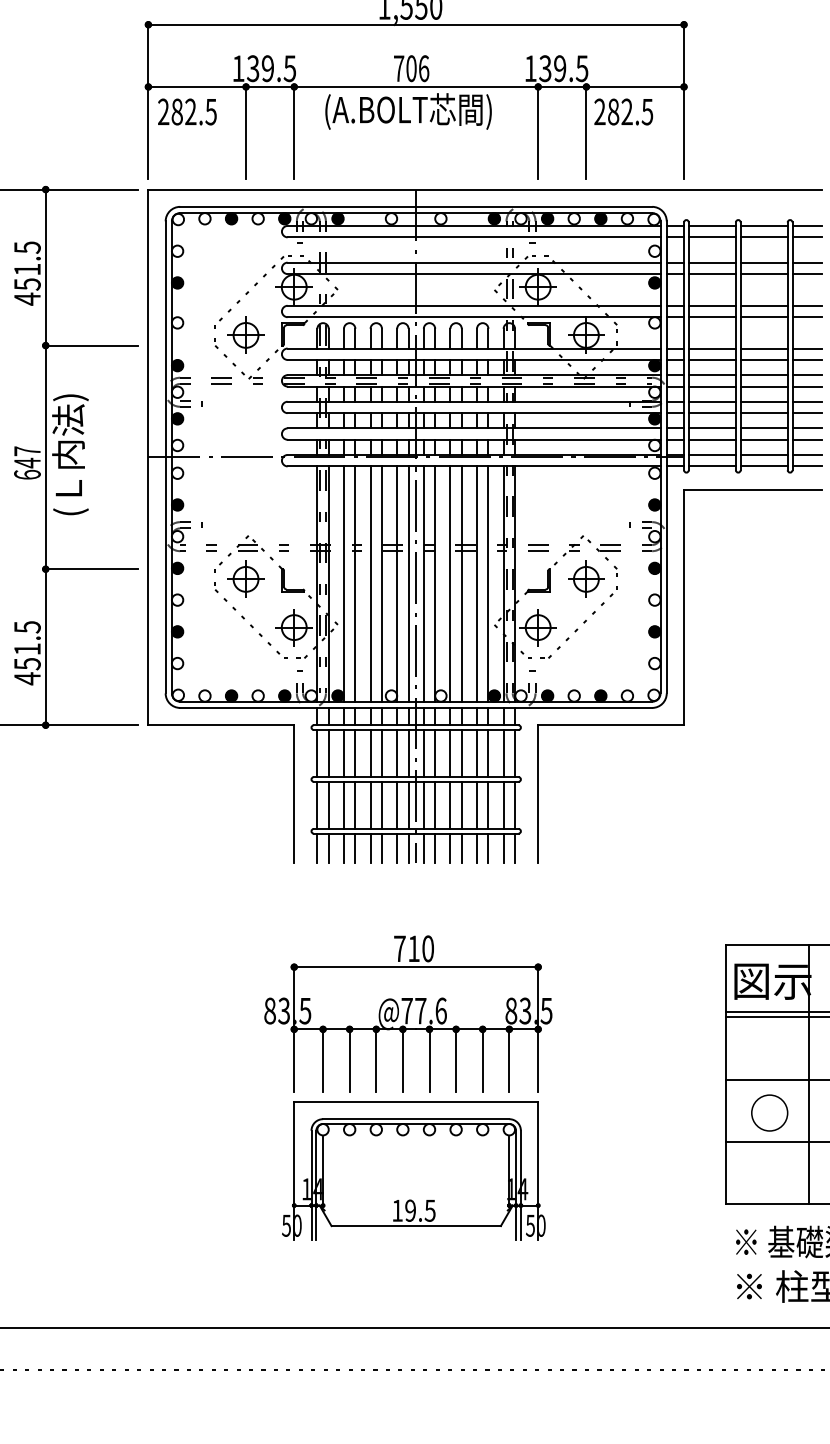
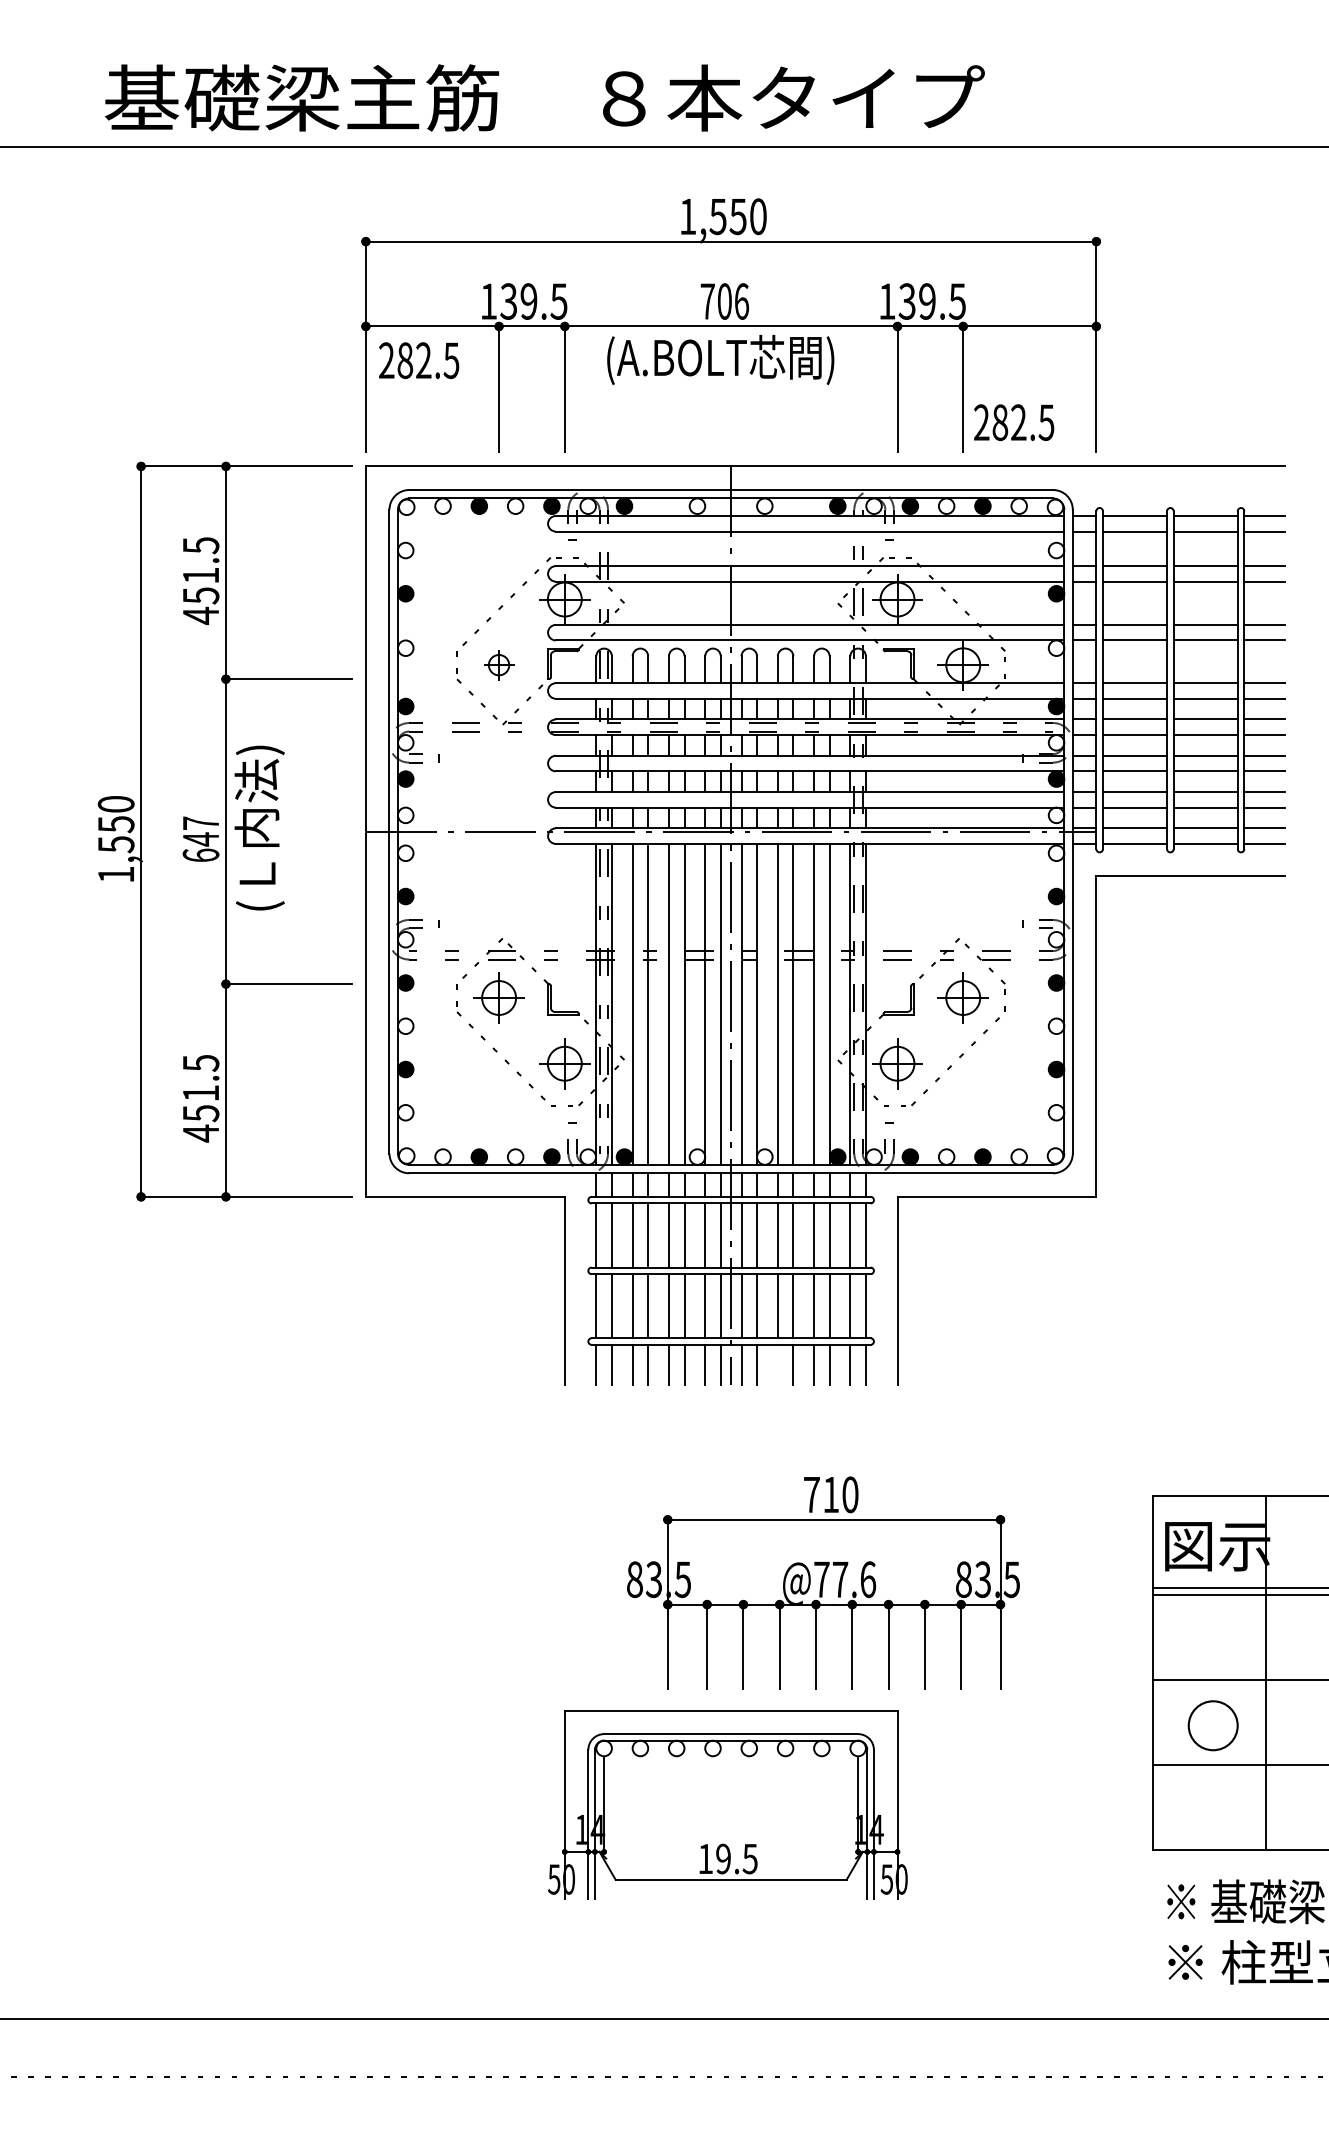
text: (623, 111) -> (1014, 422), moved
part: (245, 334) -> (498, 664), size x0.6
line: (450, 848) -> (777, 1364), removed
part: (408, 1013) -> (823, 1582), moved

